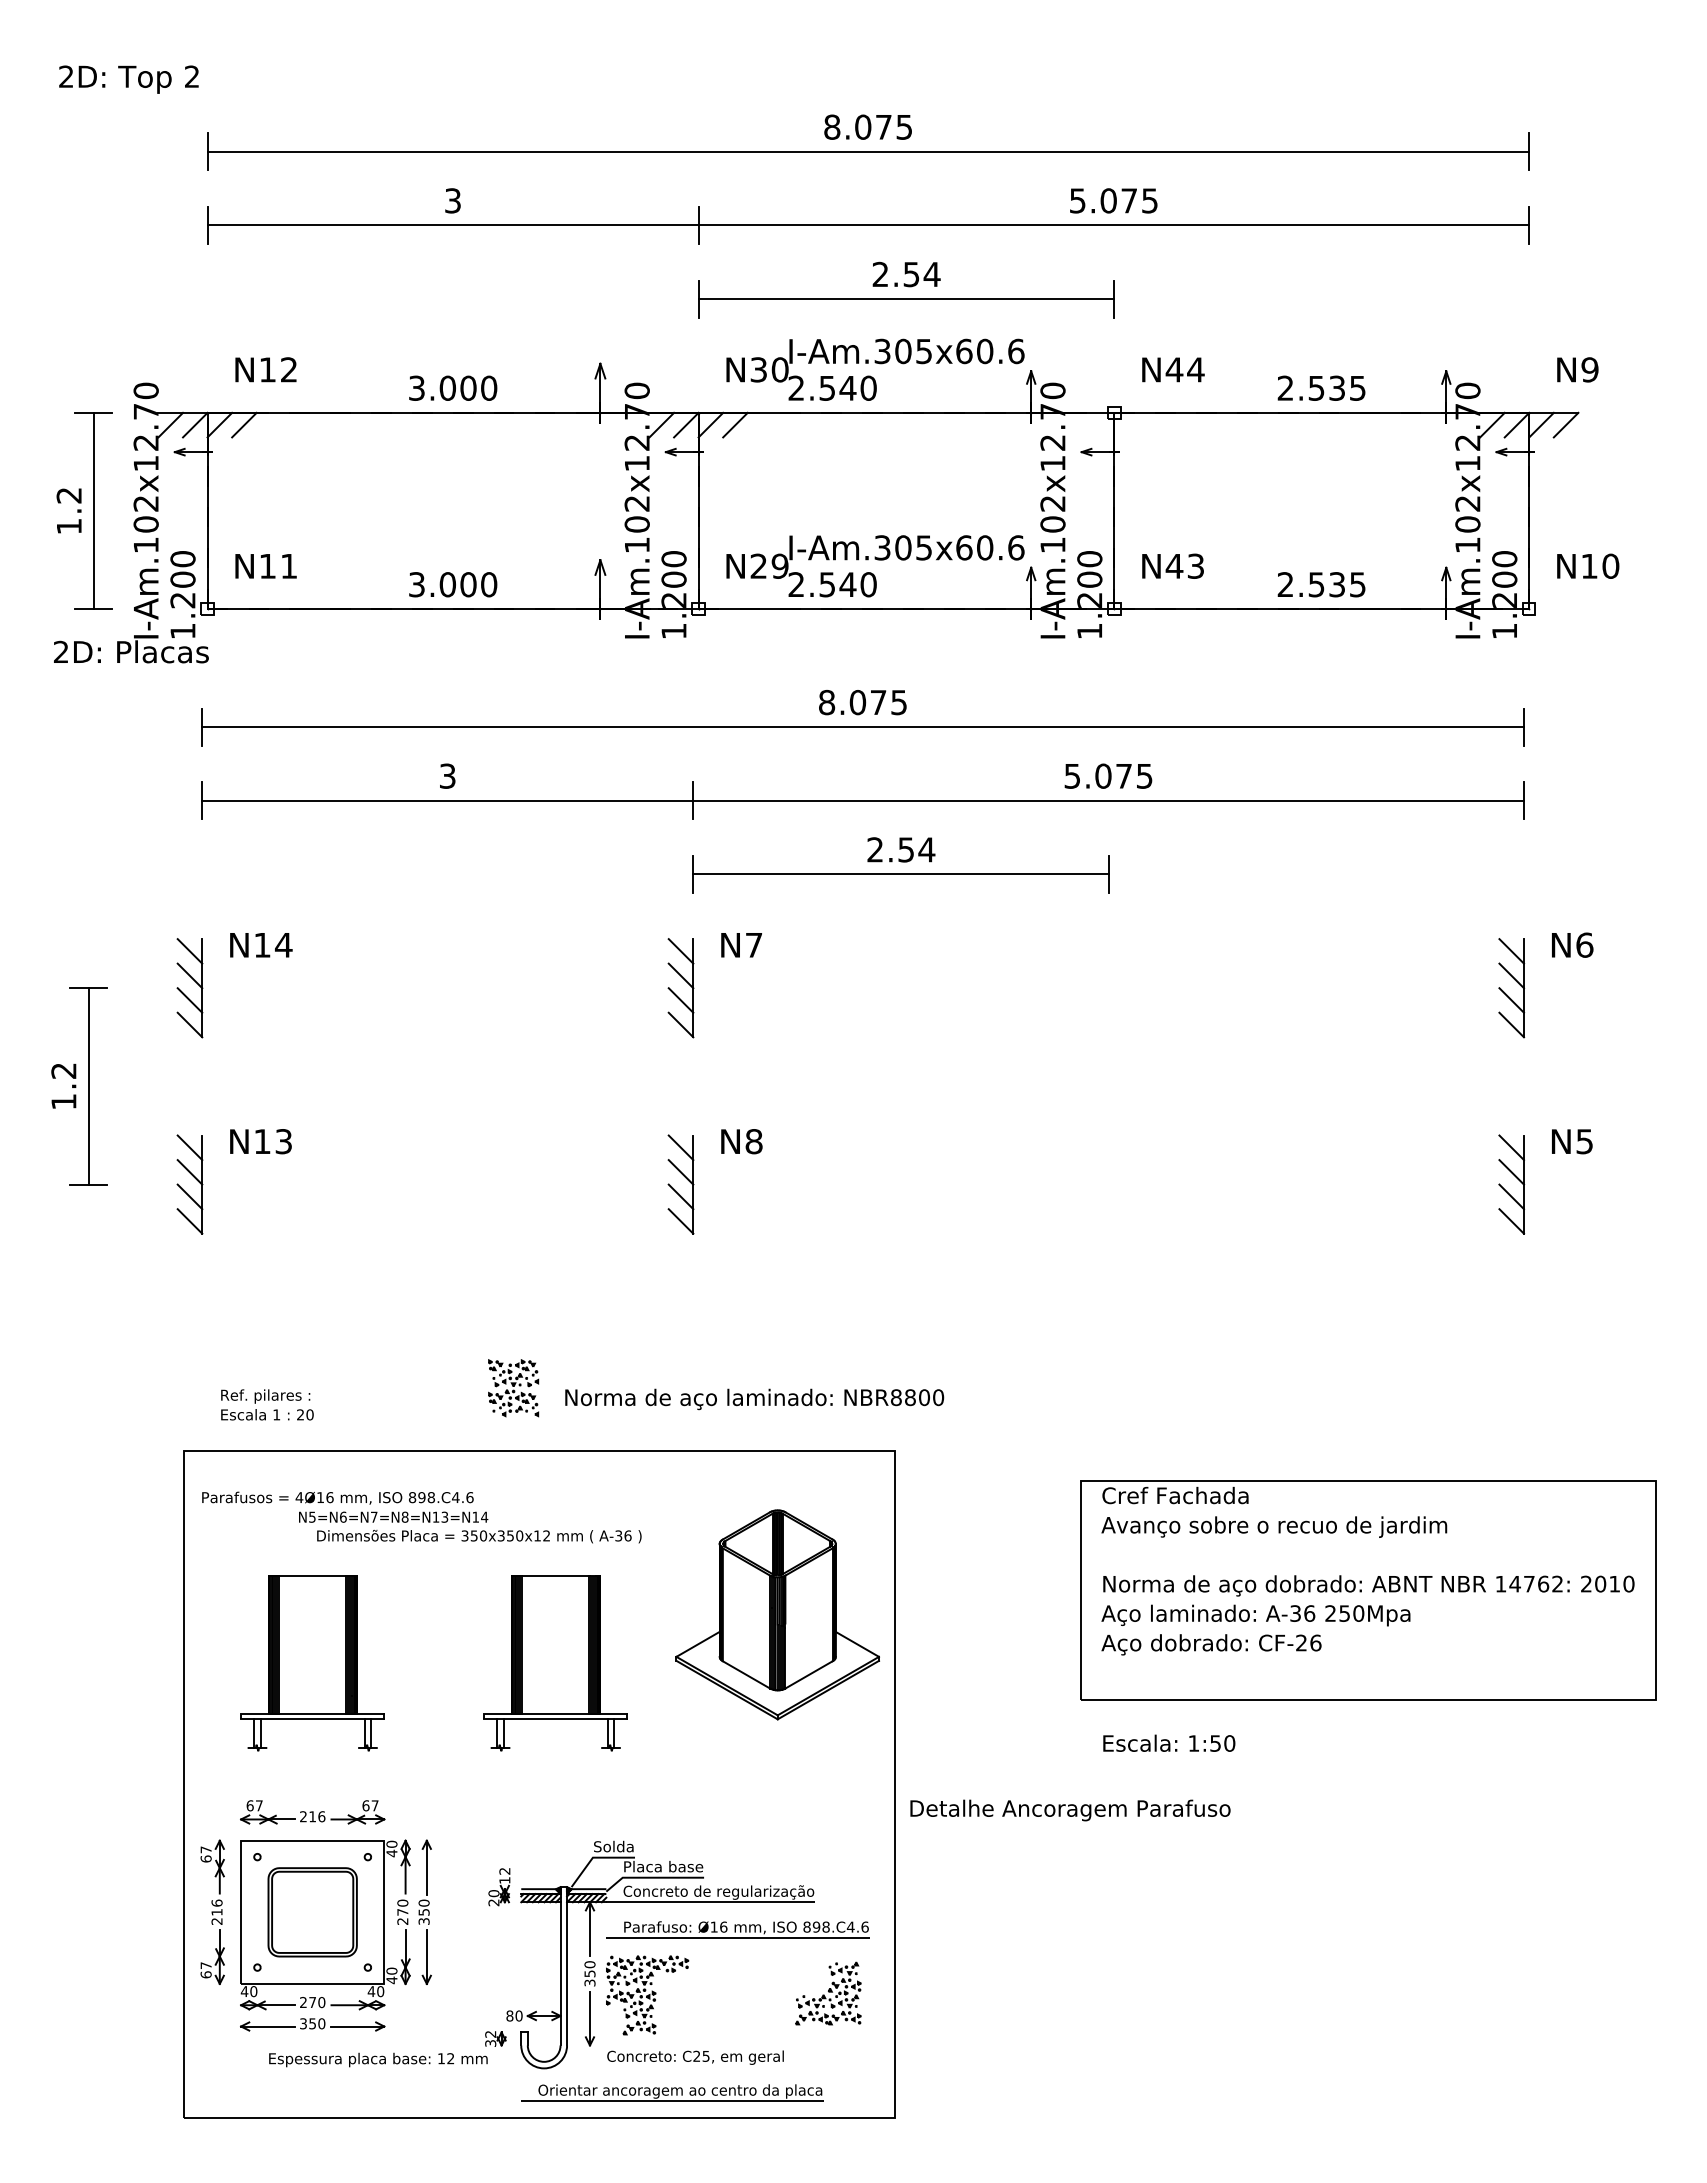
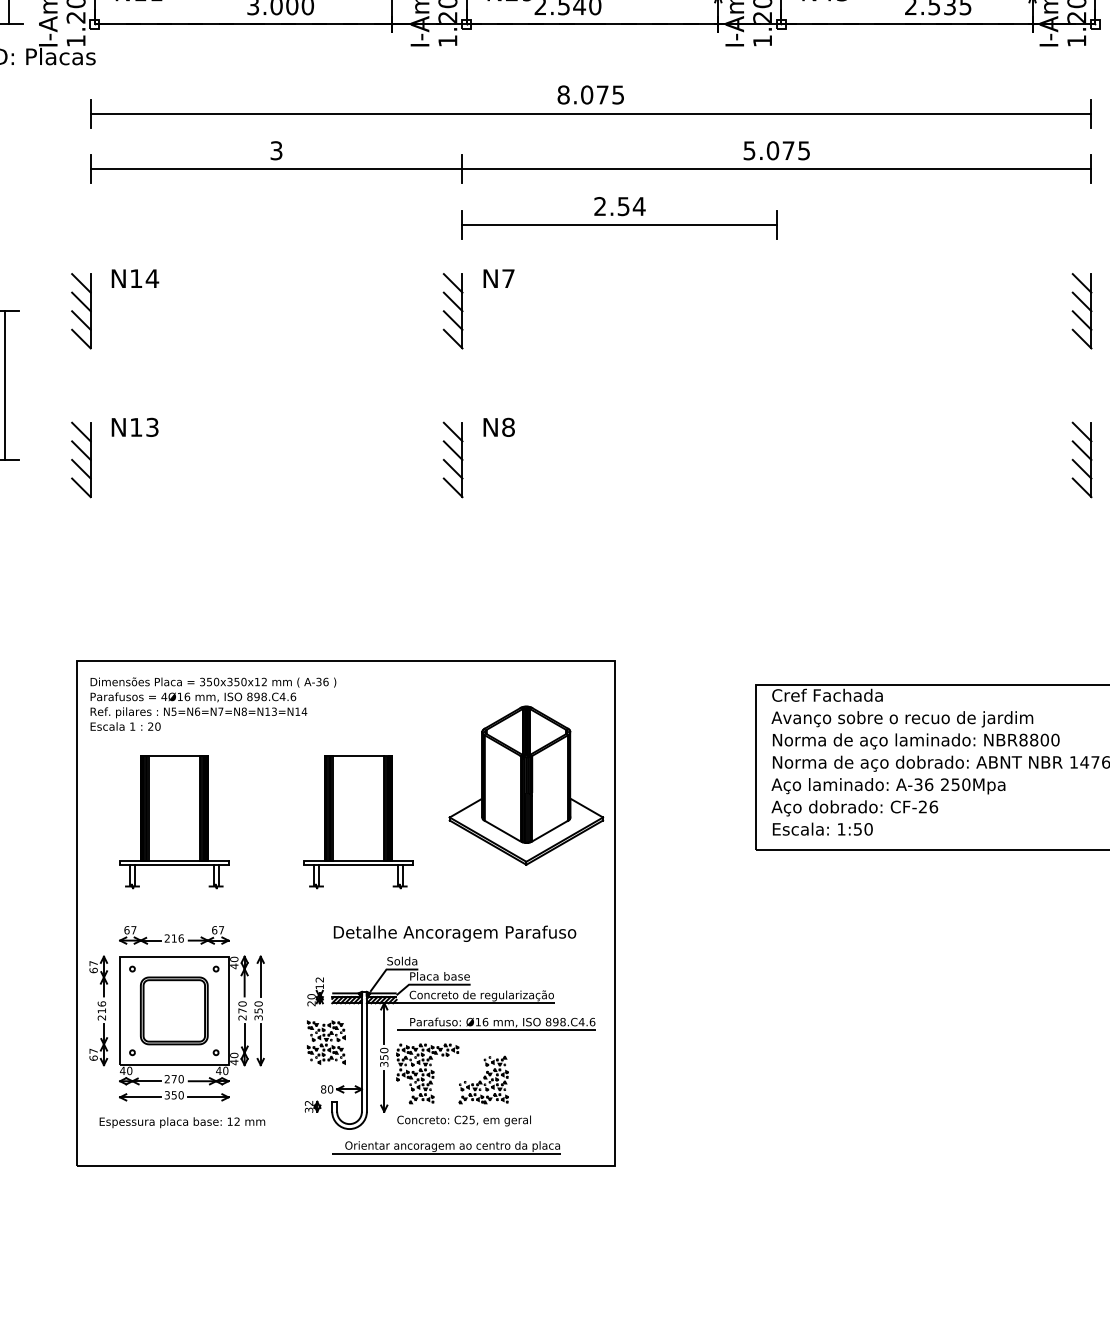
part: (513, 1388) -> (326, 1042), moved
text: (754, 1399) -> (916, 741), moved
text: (267, 1404) -> (125, 718), moved
text: (479, 1536) -> (213, 682), moved
text: (1169, 1742) -> (822, 828), moved
text: (1070, 1810) -> (455, 933), moved
part: (828, 1993) -> (483, 1079), moved
text: (378, 2059) -> (182, 1122), moved

